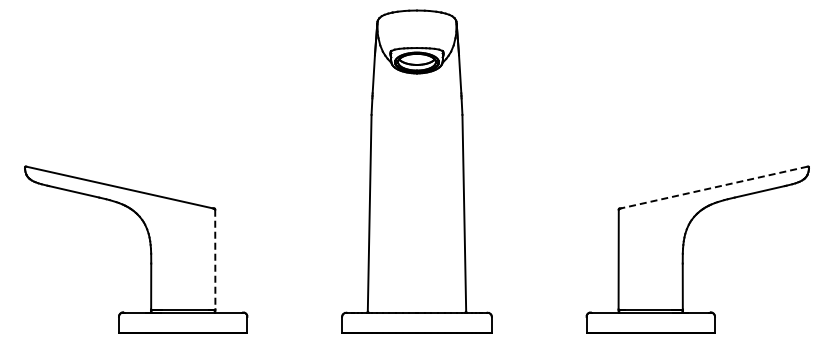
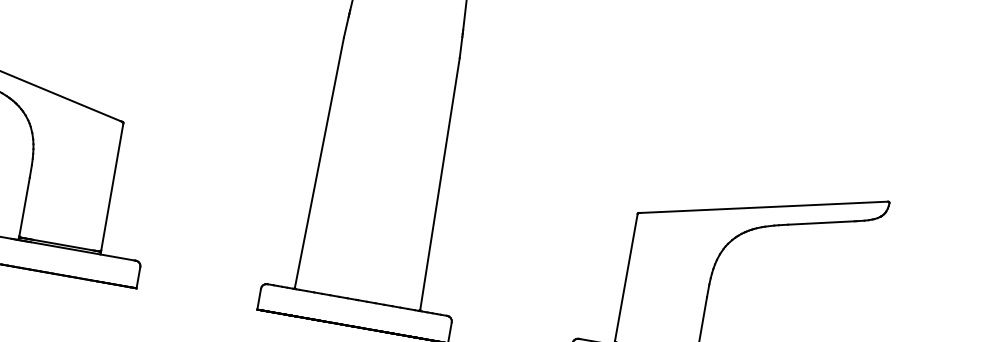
line: (714, 187) -> (764, 207), dashed -> solid
line: (215, 259) -> (112, 186), dashed -> solid

